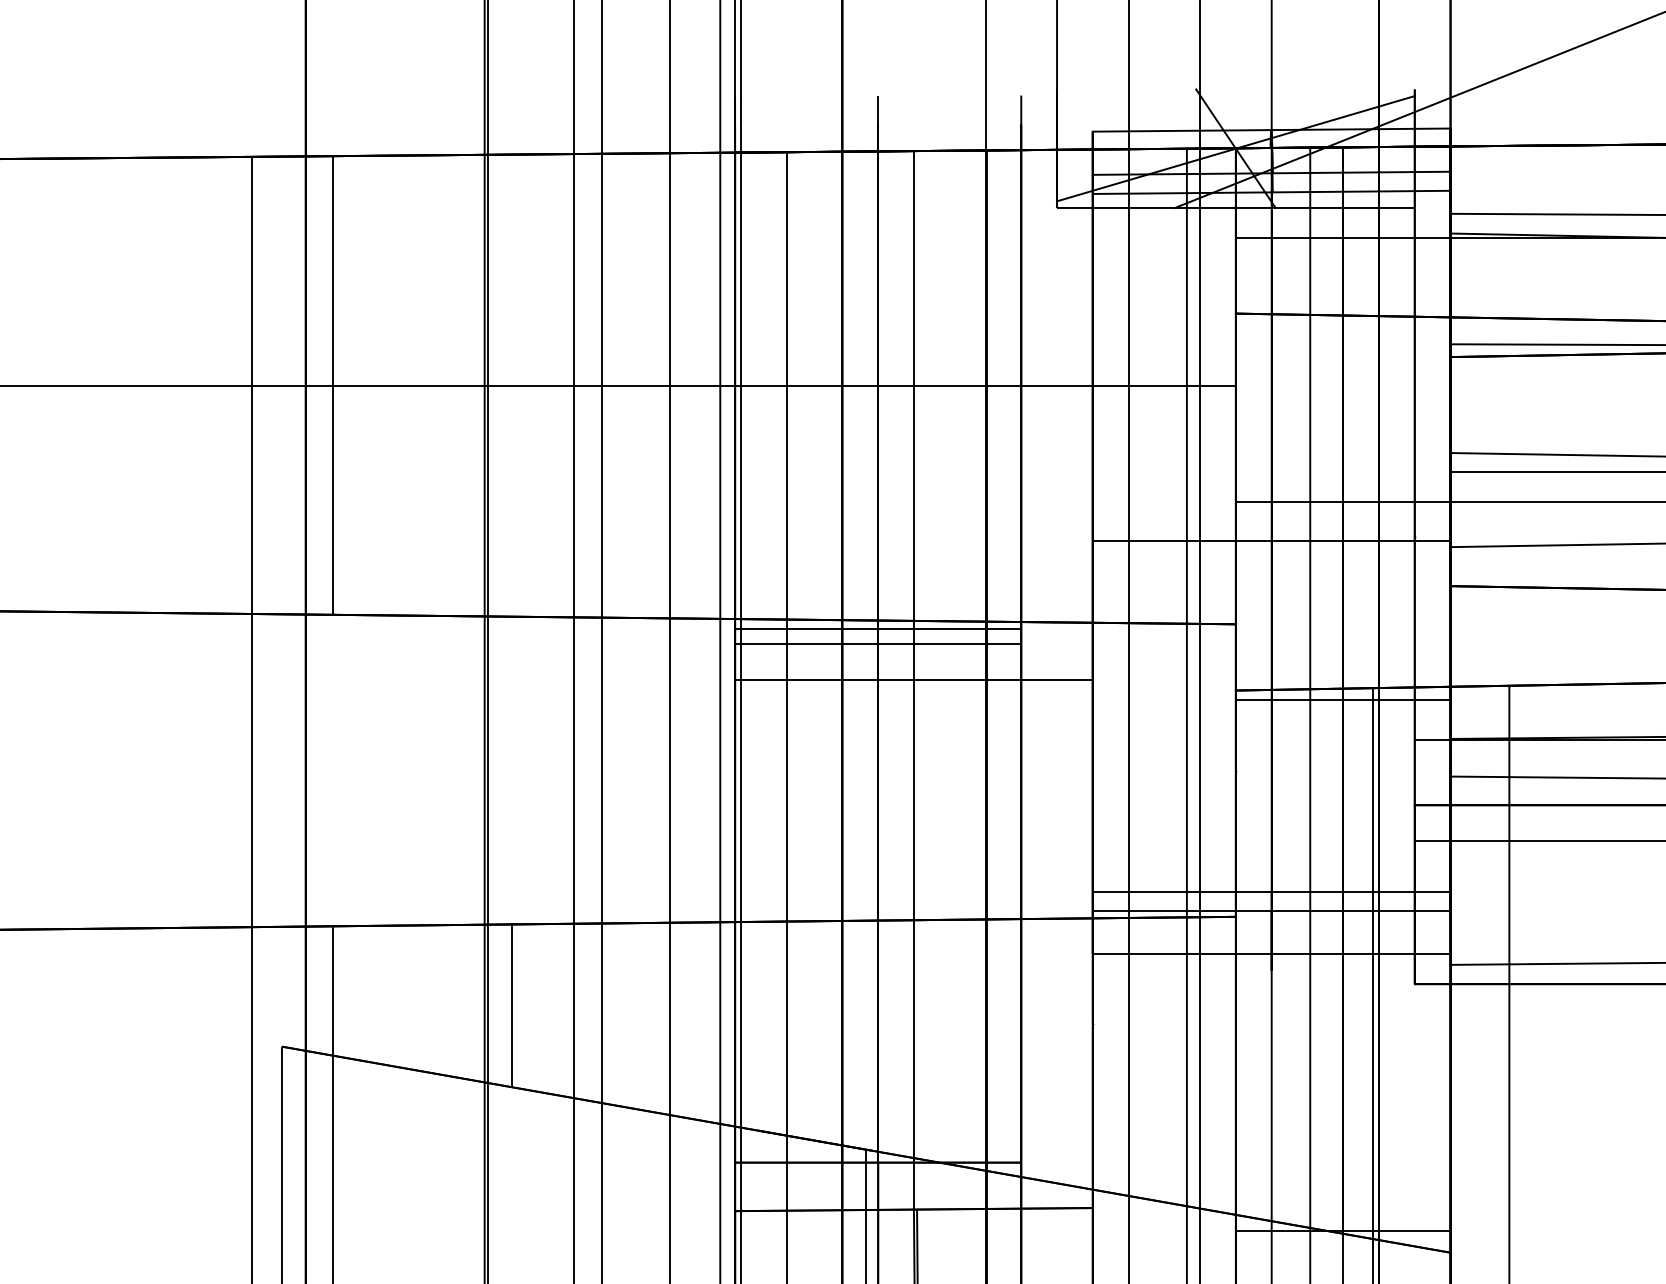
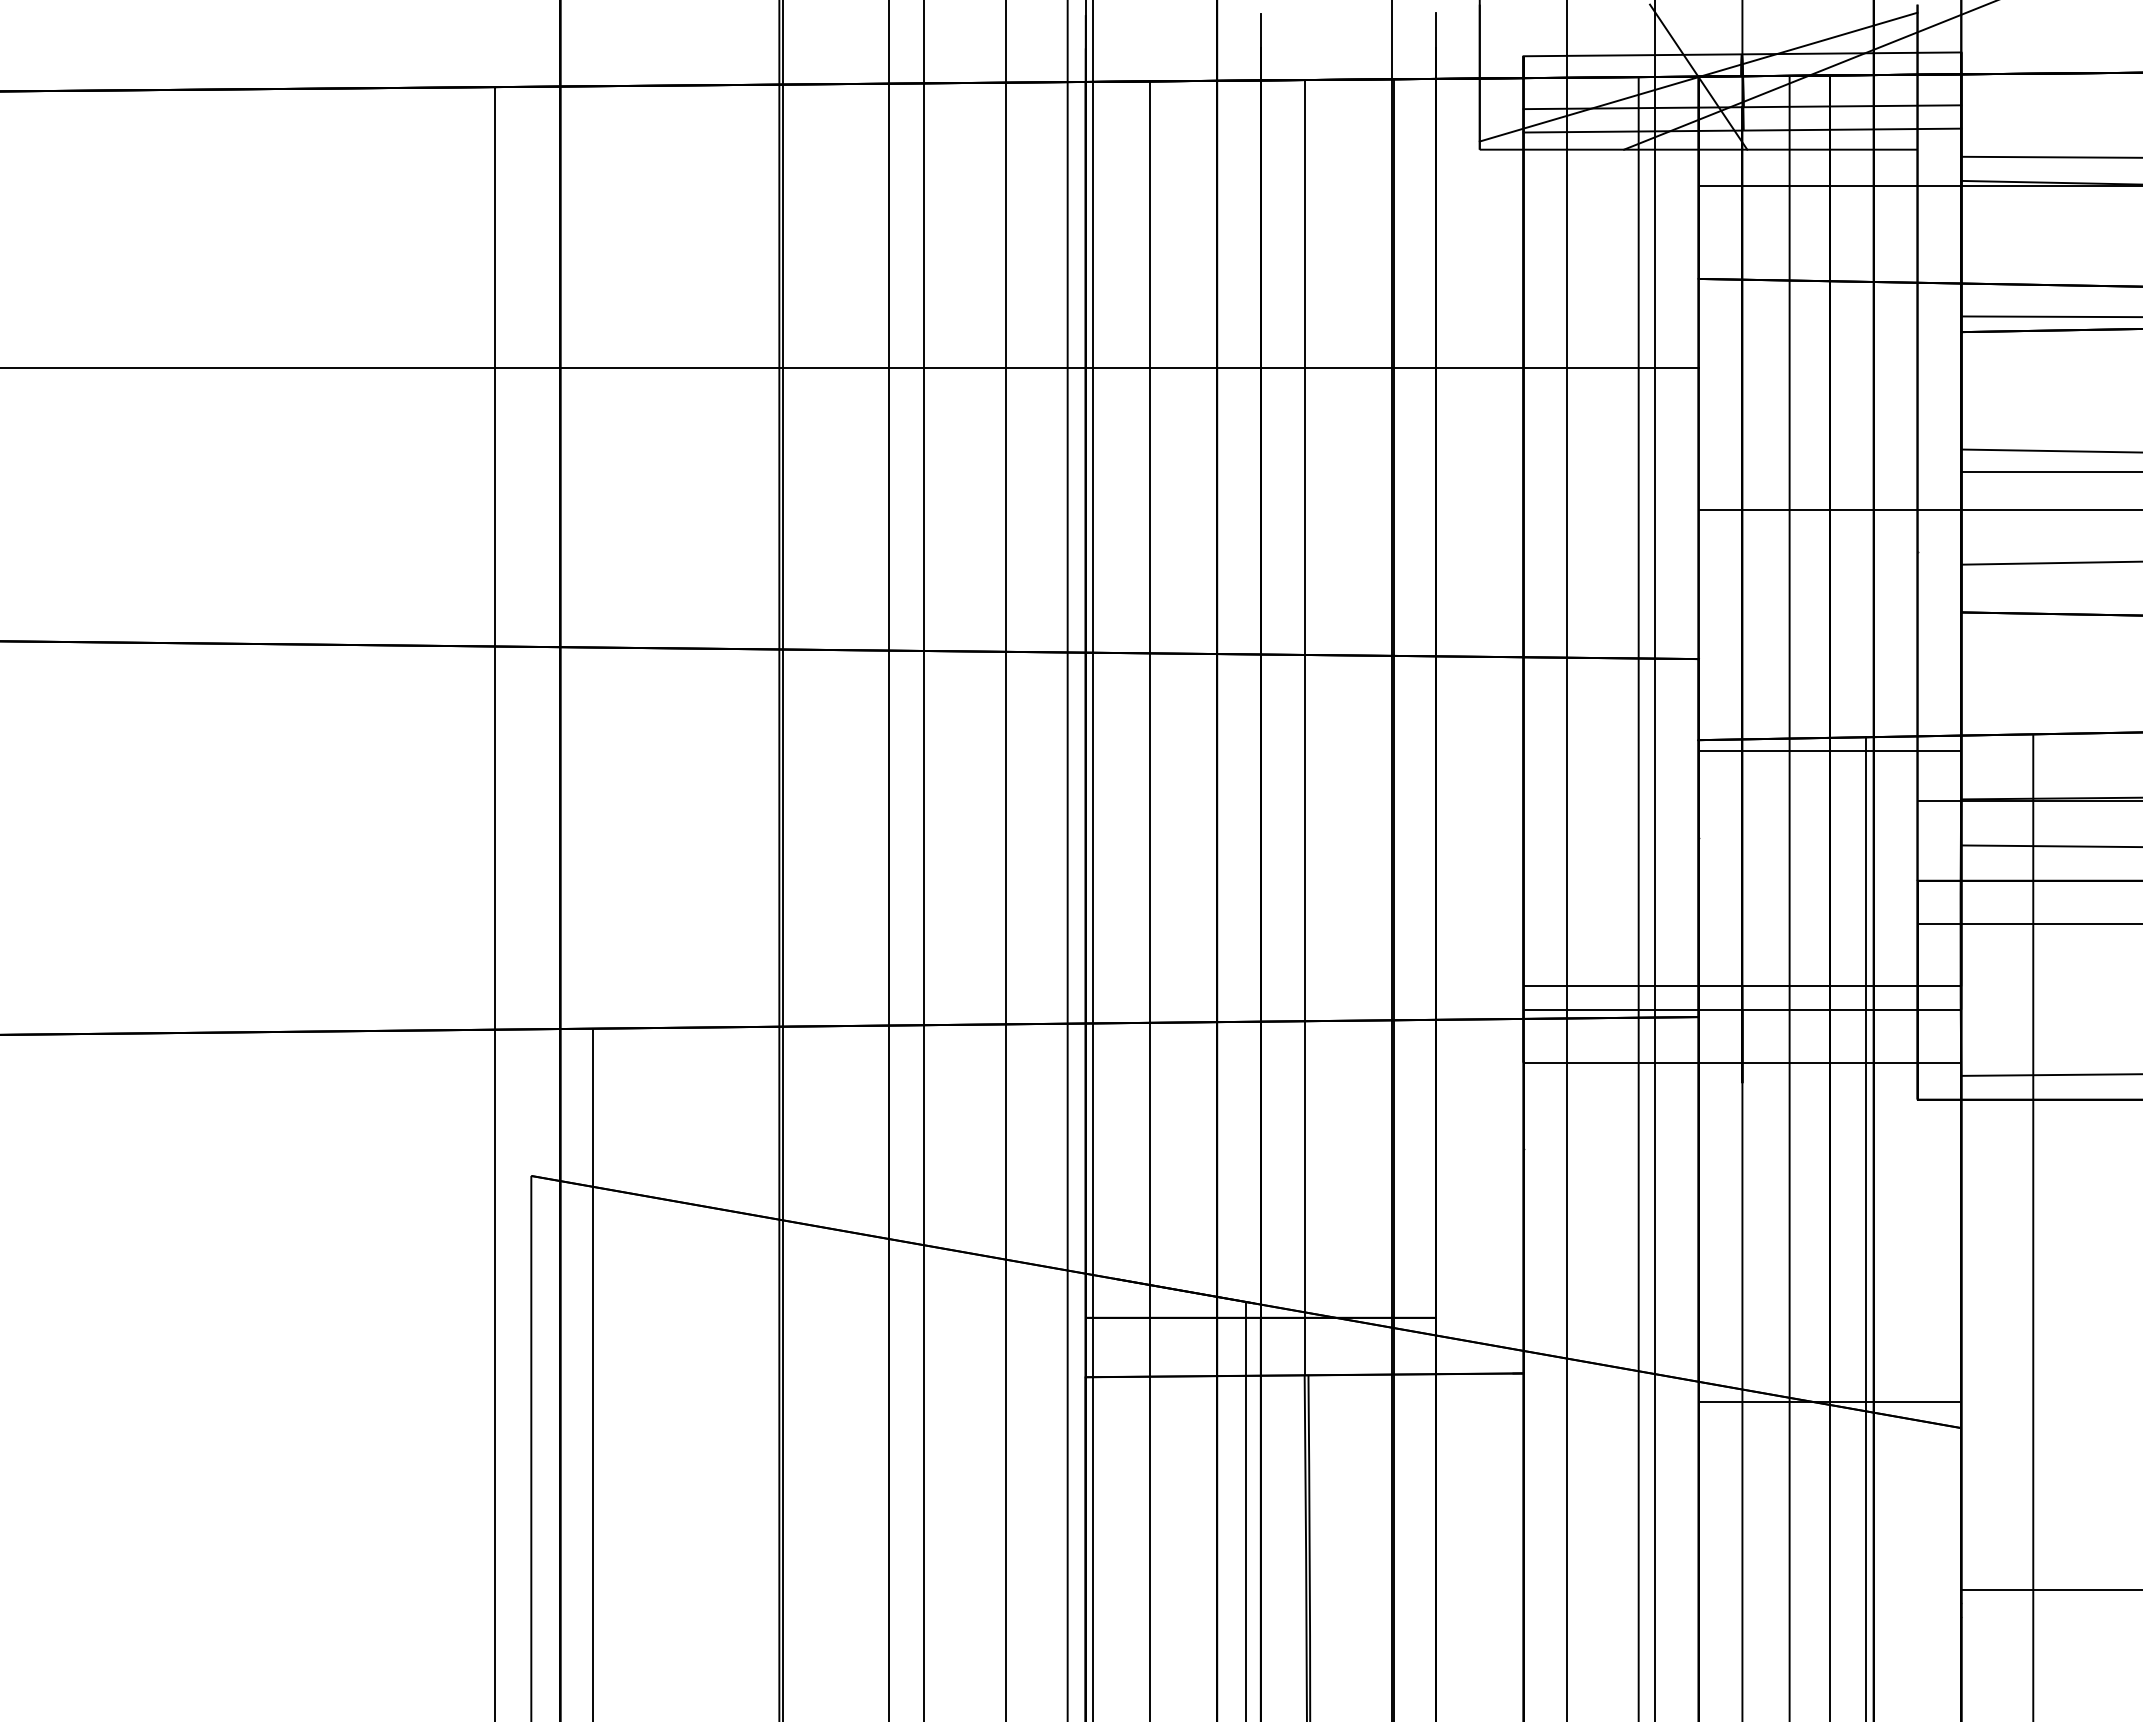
line: (332, 385) -> (593, 366), removed
line: (1271, 541) -> (1742, 557), removed
line: (877, 629) -> (1260, 665), removed
line: (877, 644) -> (1260, 683), removed
line: (913, 680) -> (1304, 727), removed
line: (511, 1005) -> (812, 1125), removed

